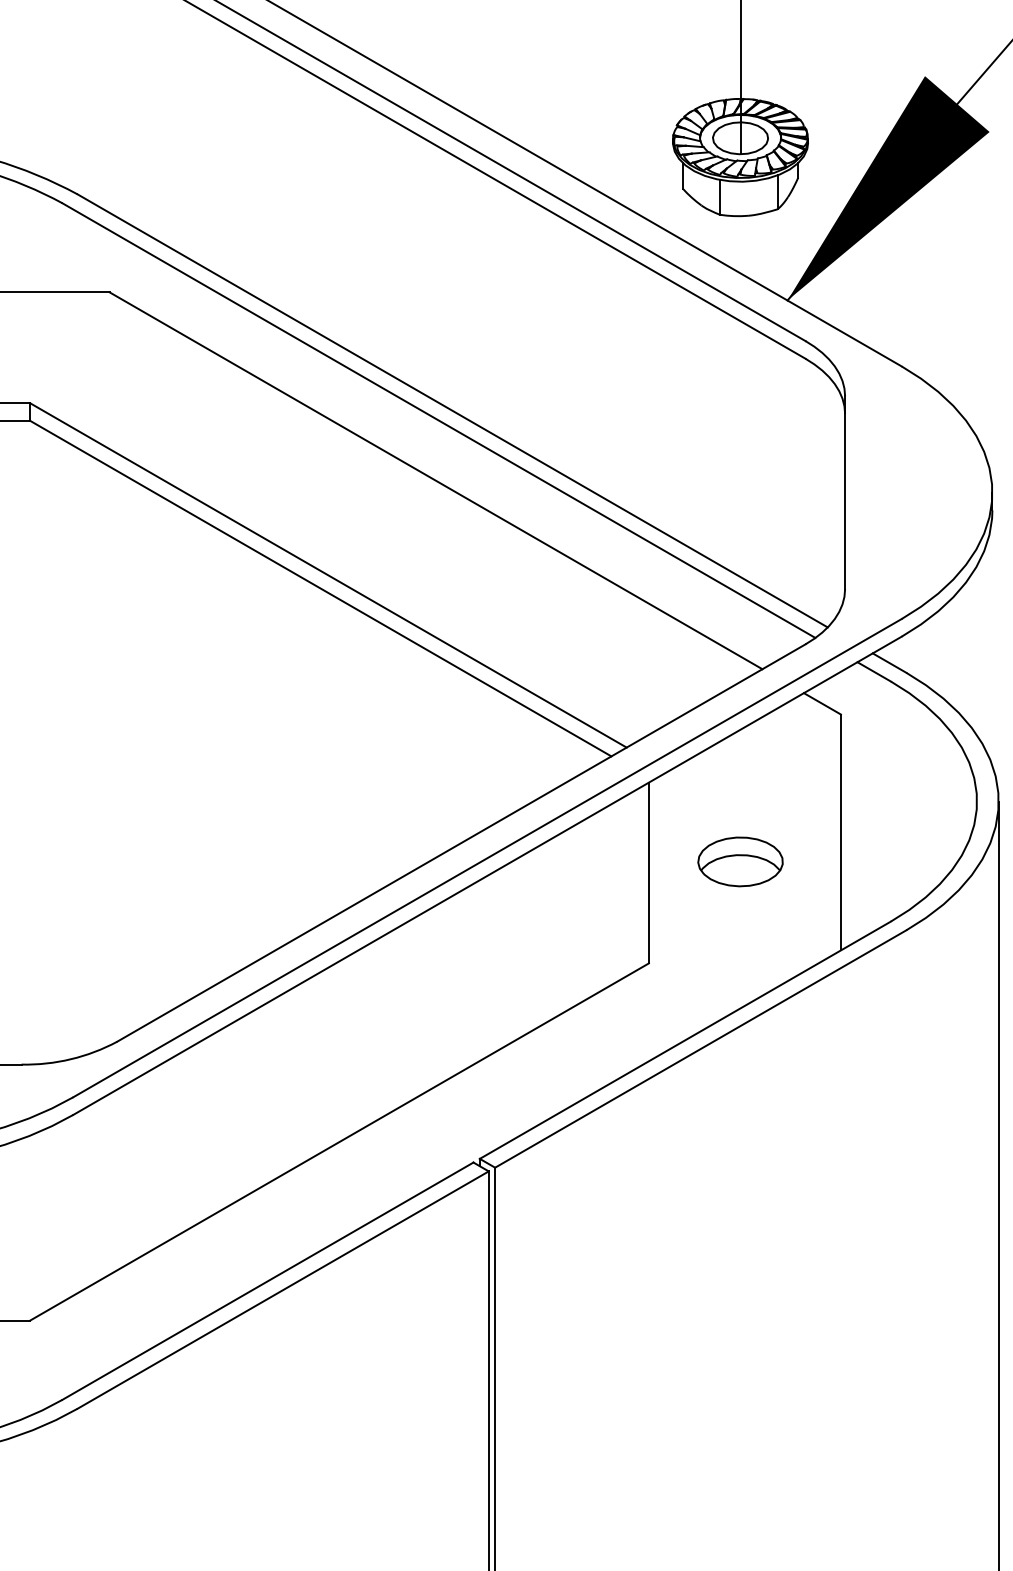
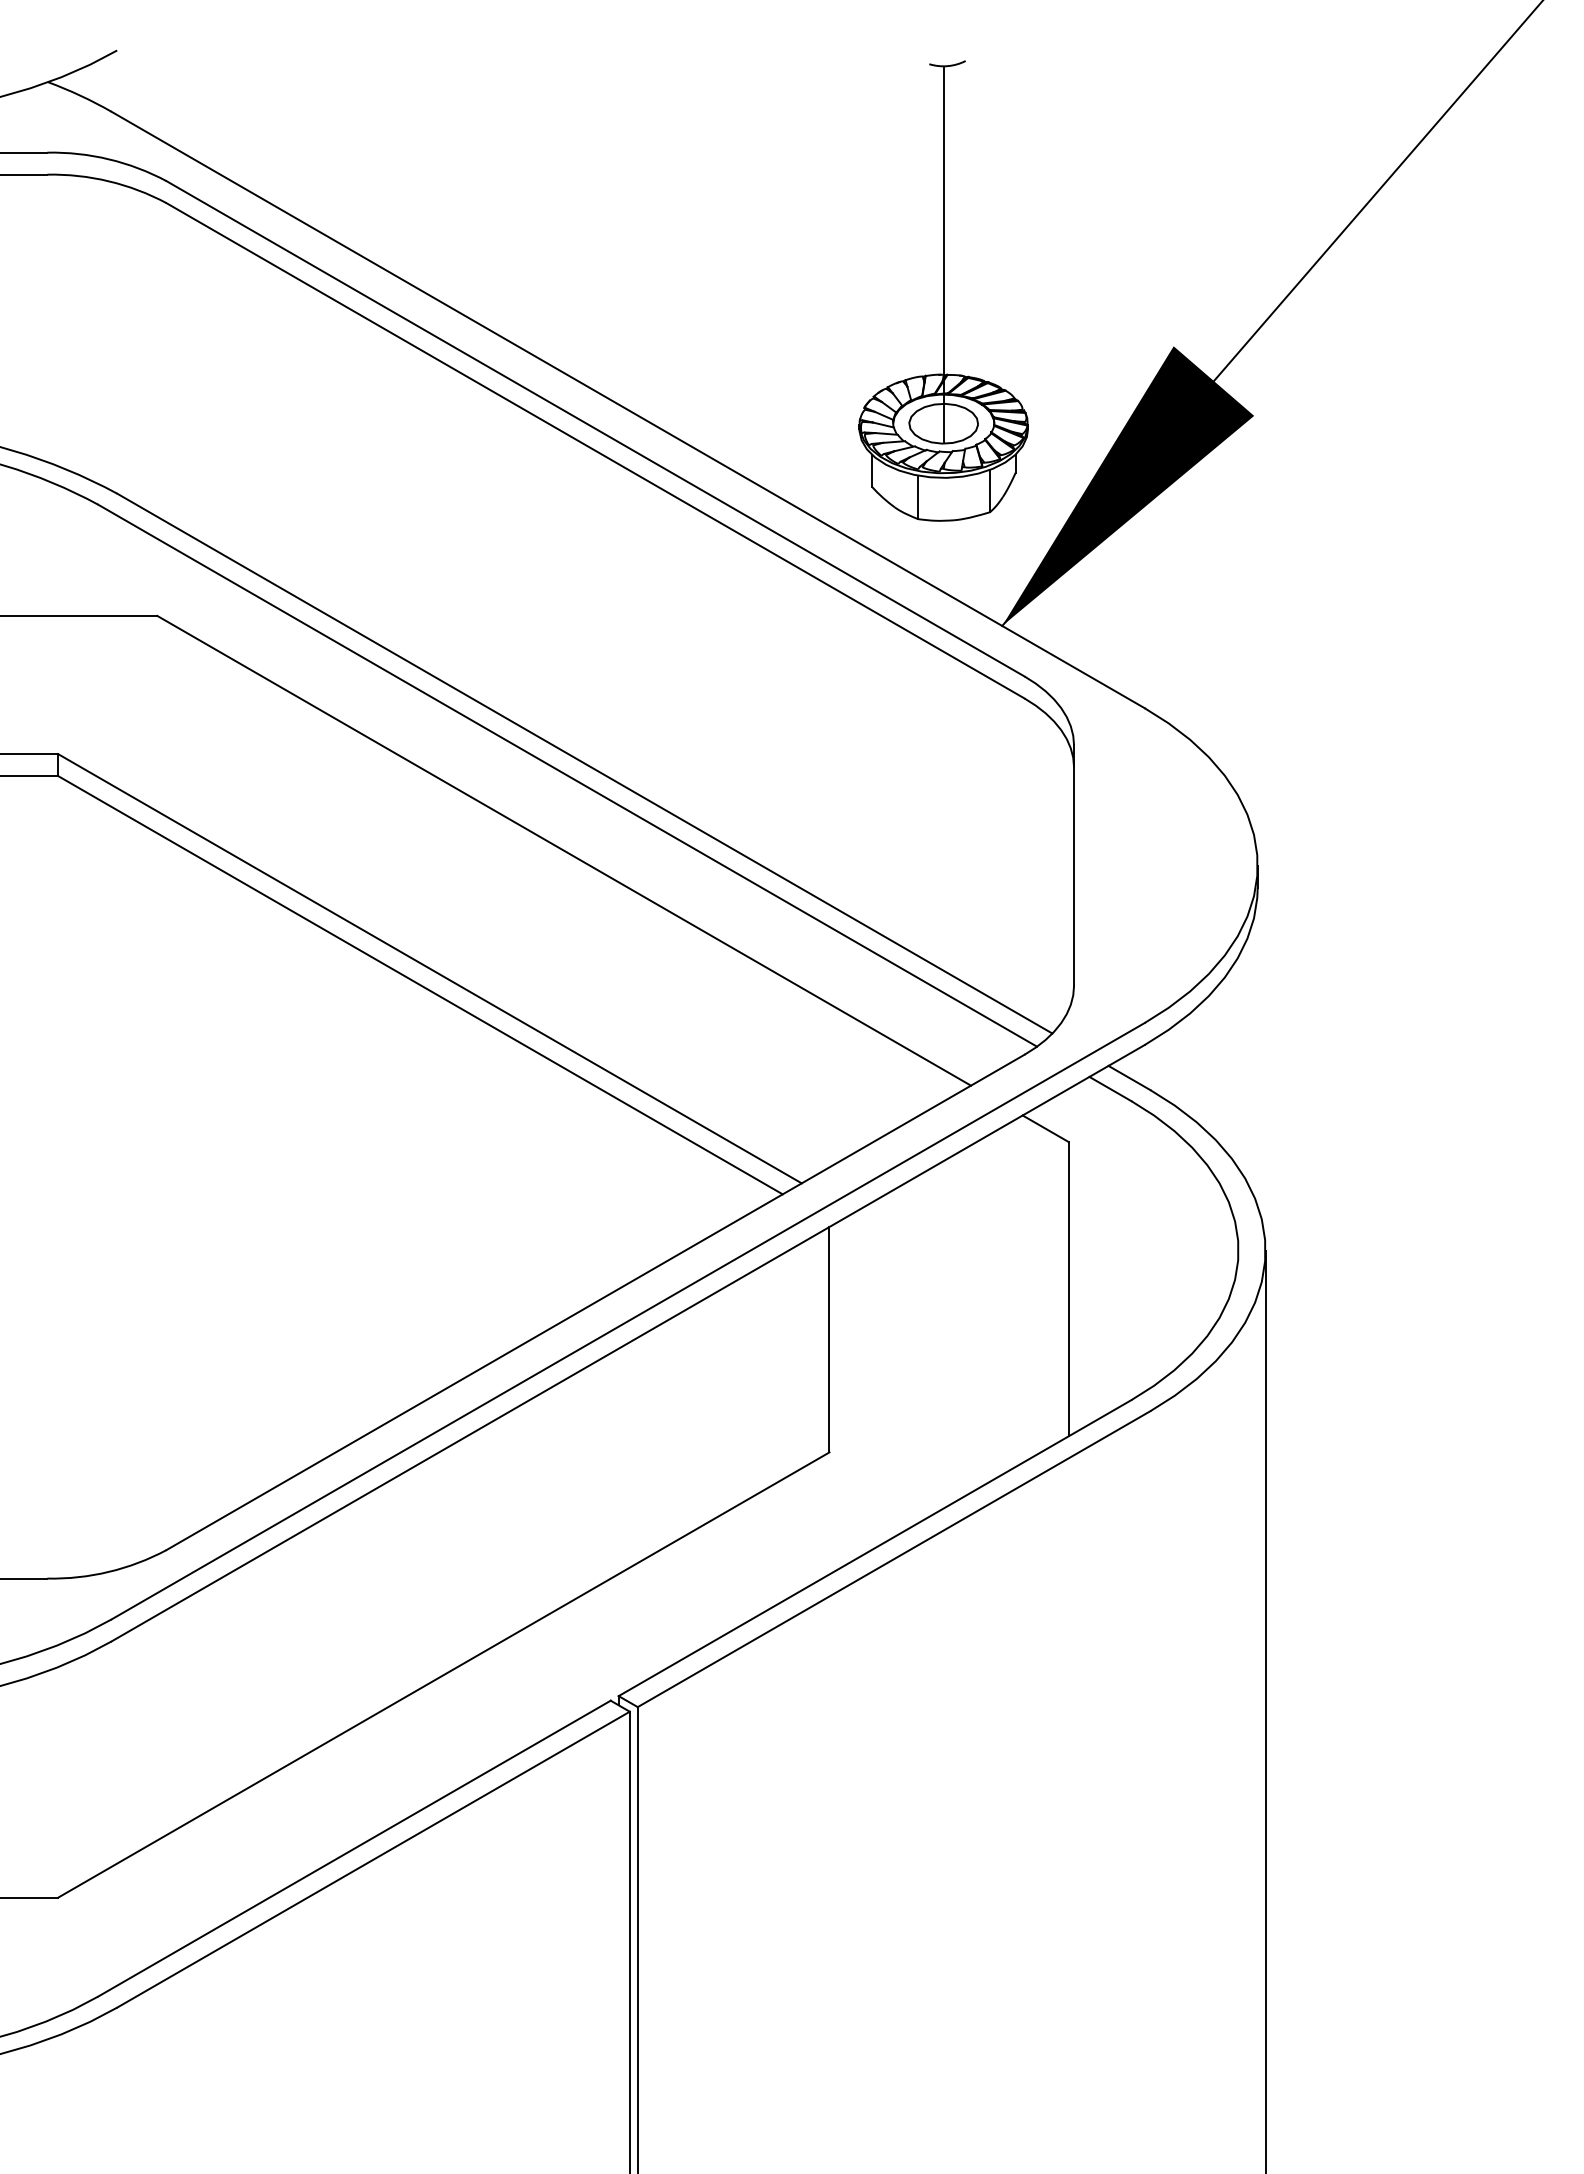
part: (740, 861) -> (943, 1325), removed

